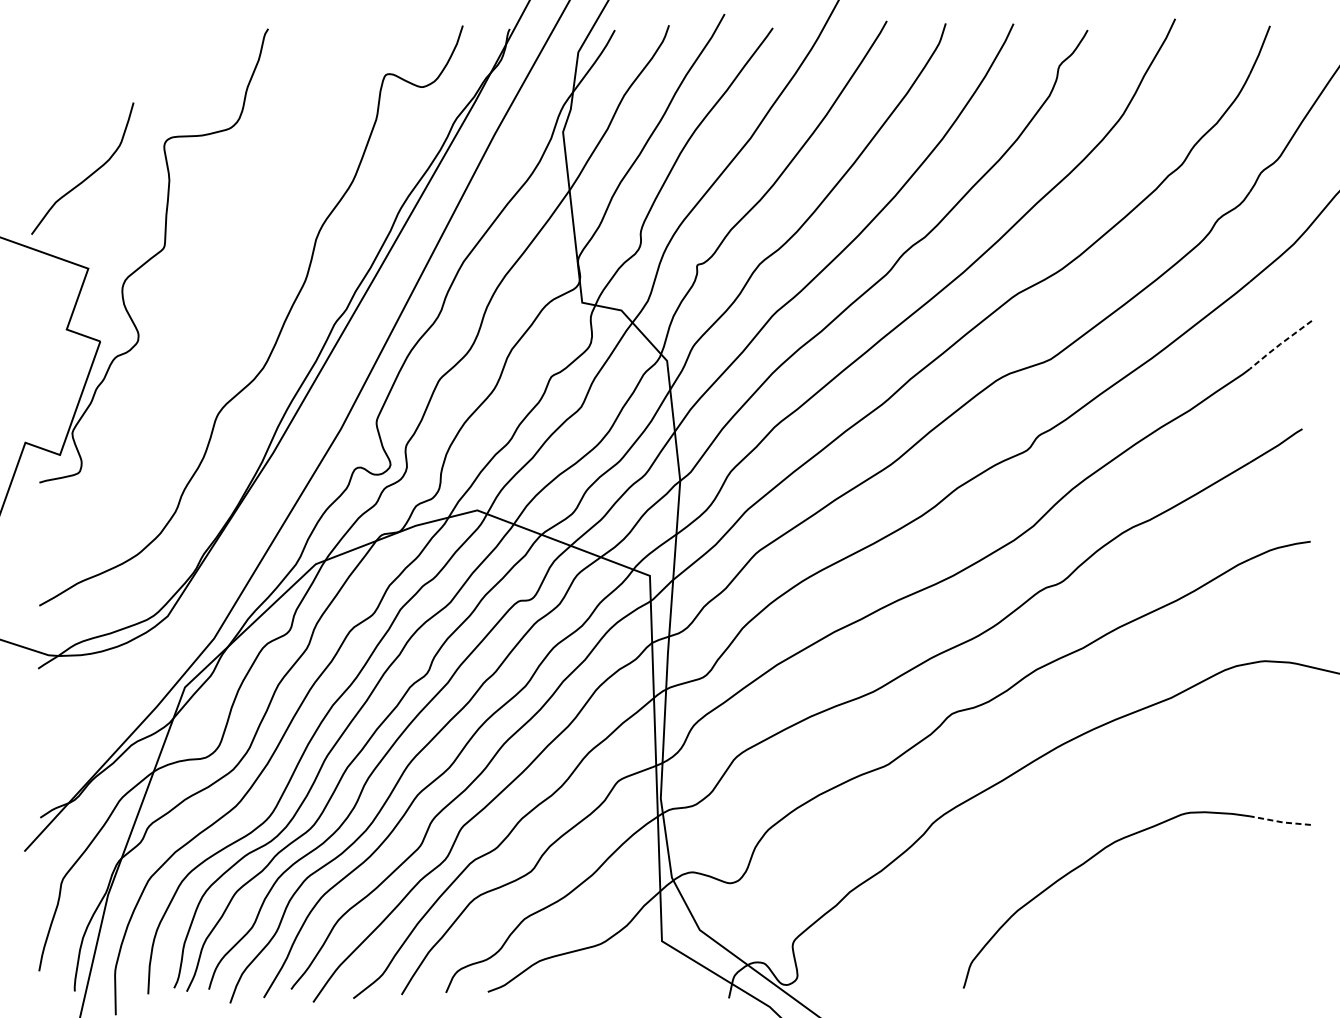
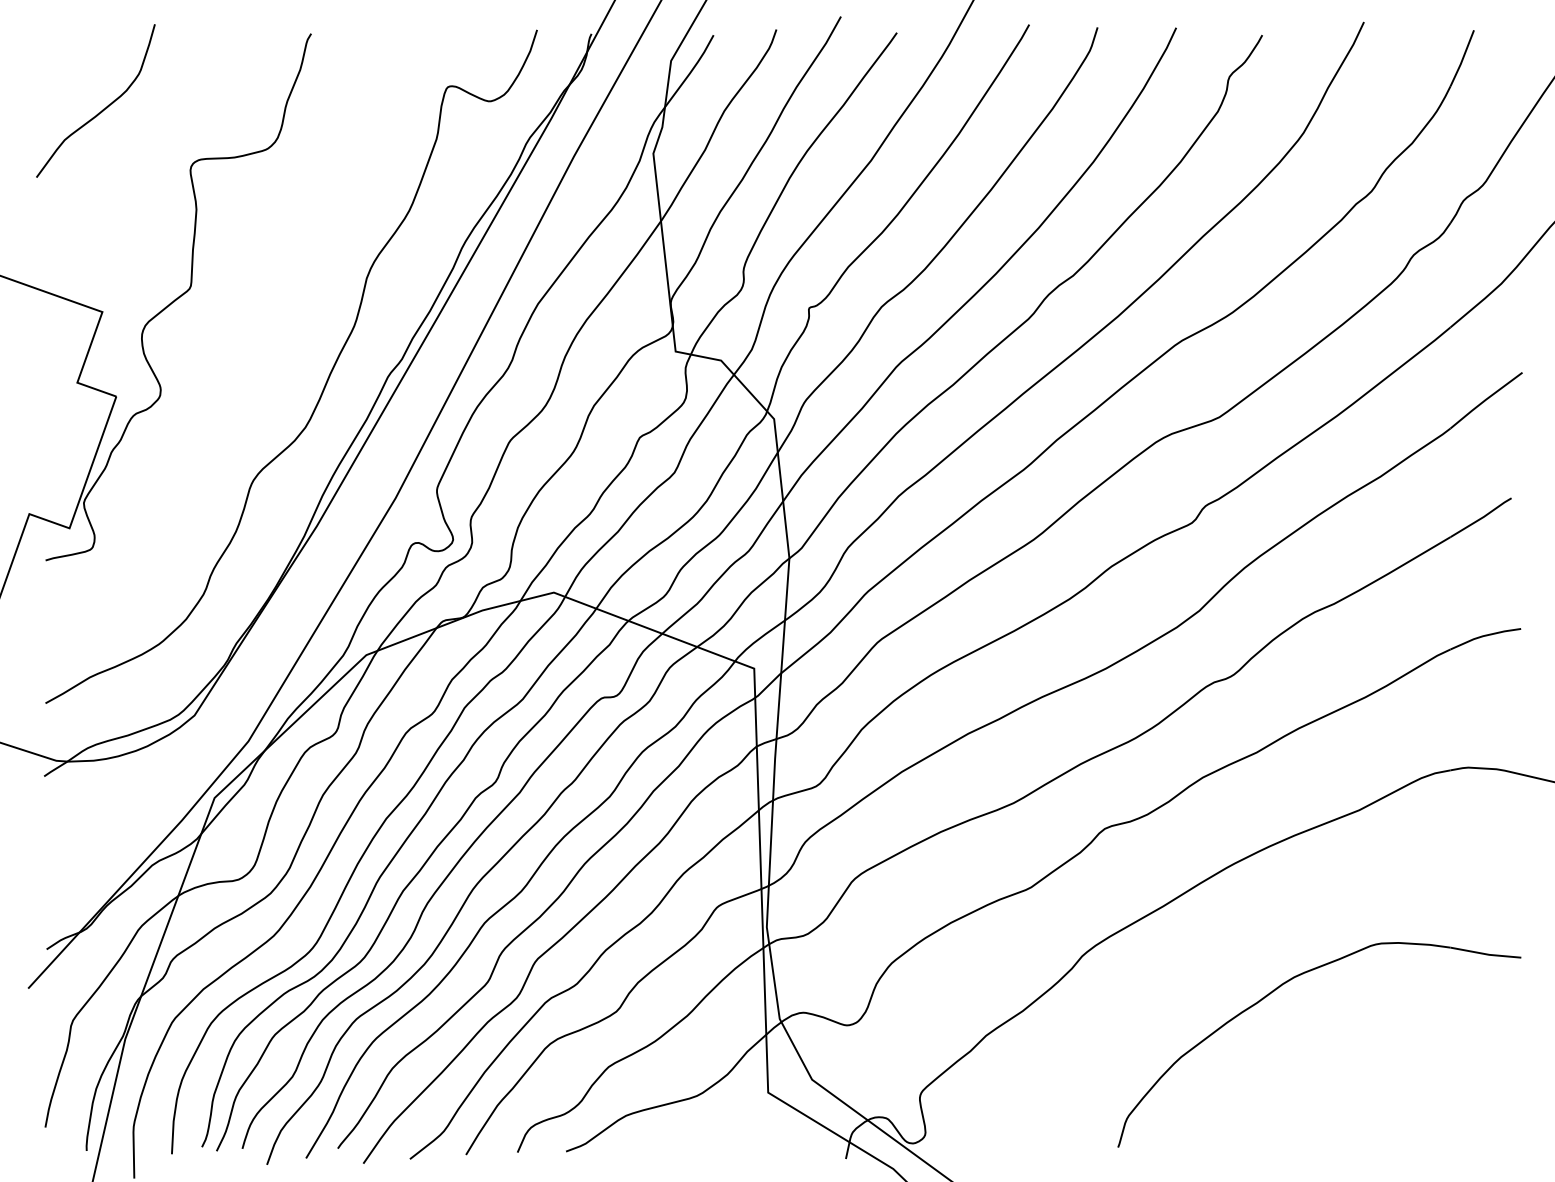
curve: (89, 175) -> (103, 108), moved
line: (1280, 344) -> (1485, 399), dashed -> solid
line: (1280, 822) -> (1486, 954), dashed -> solid

